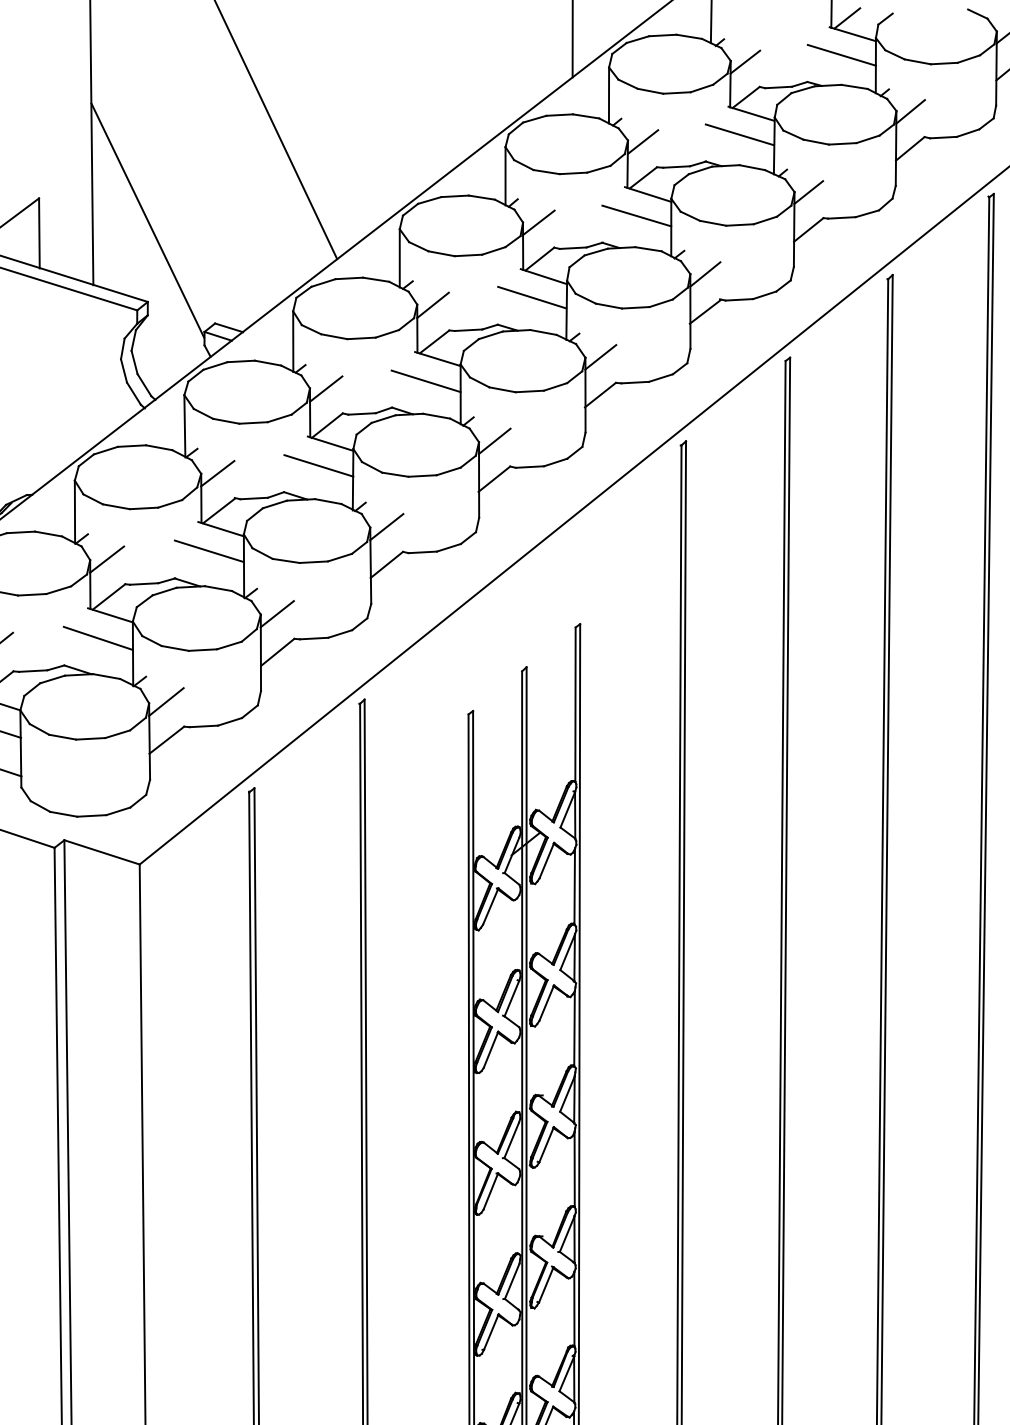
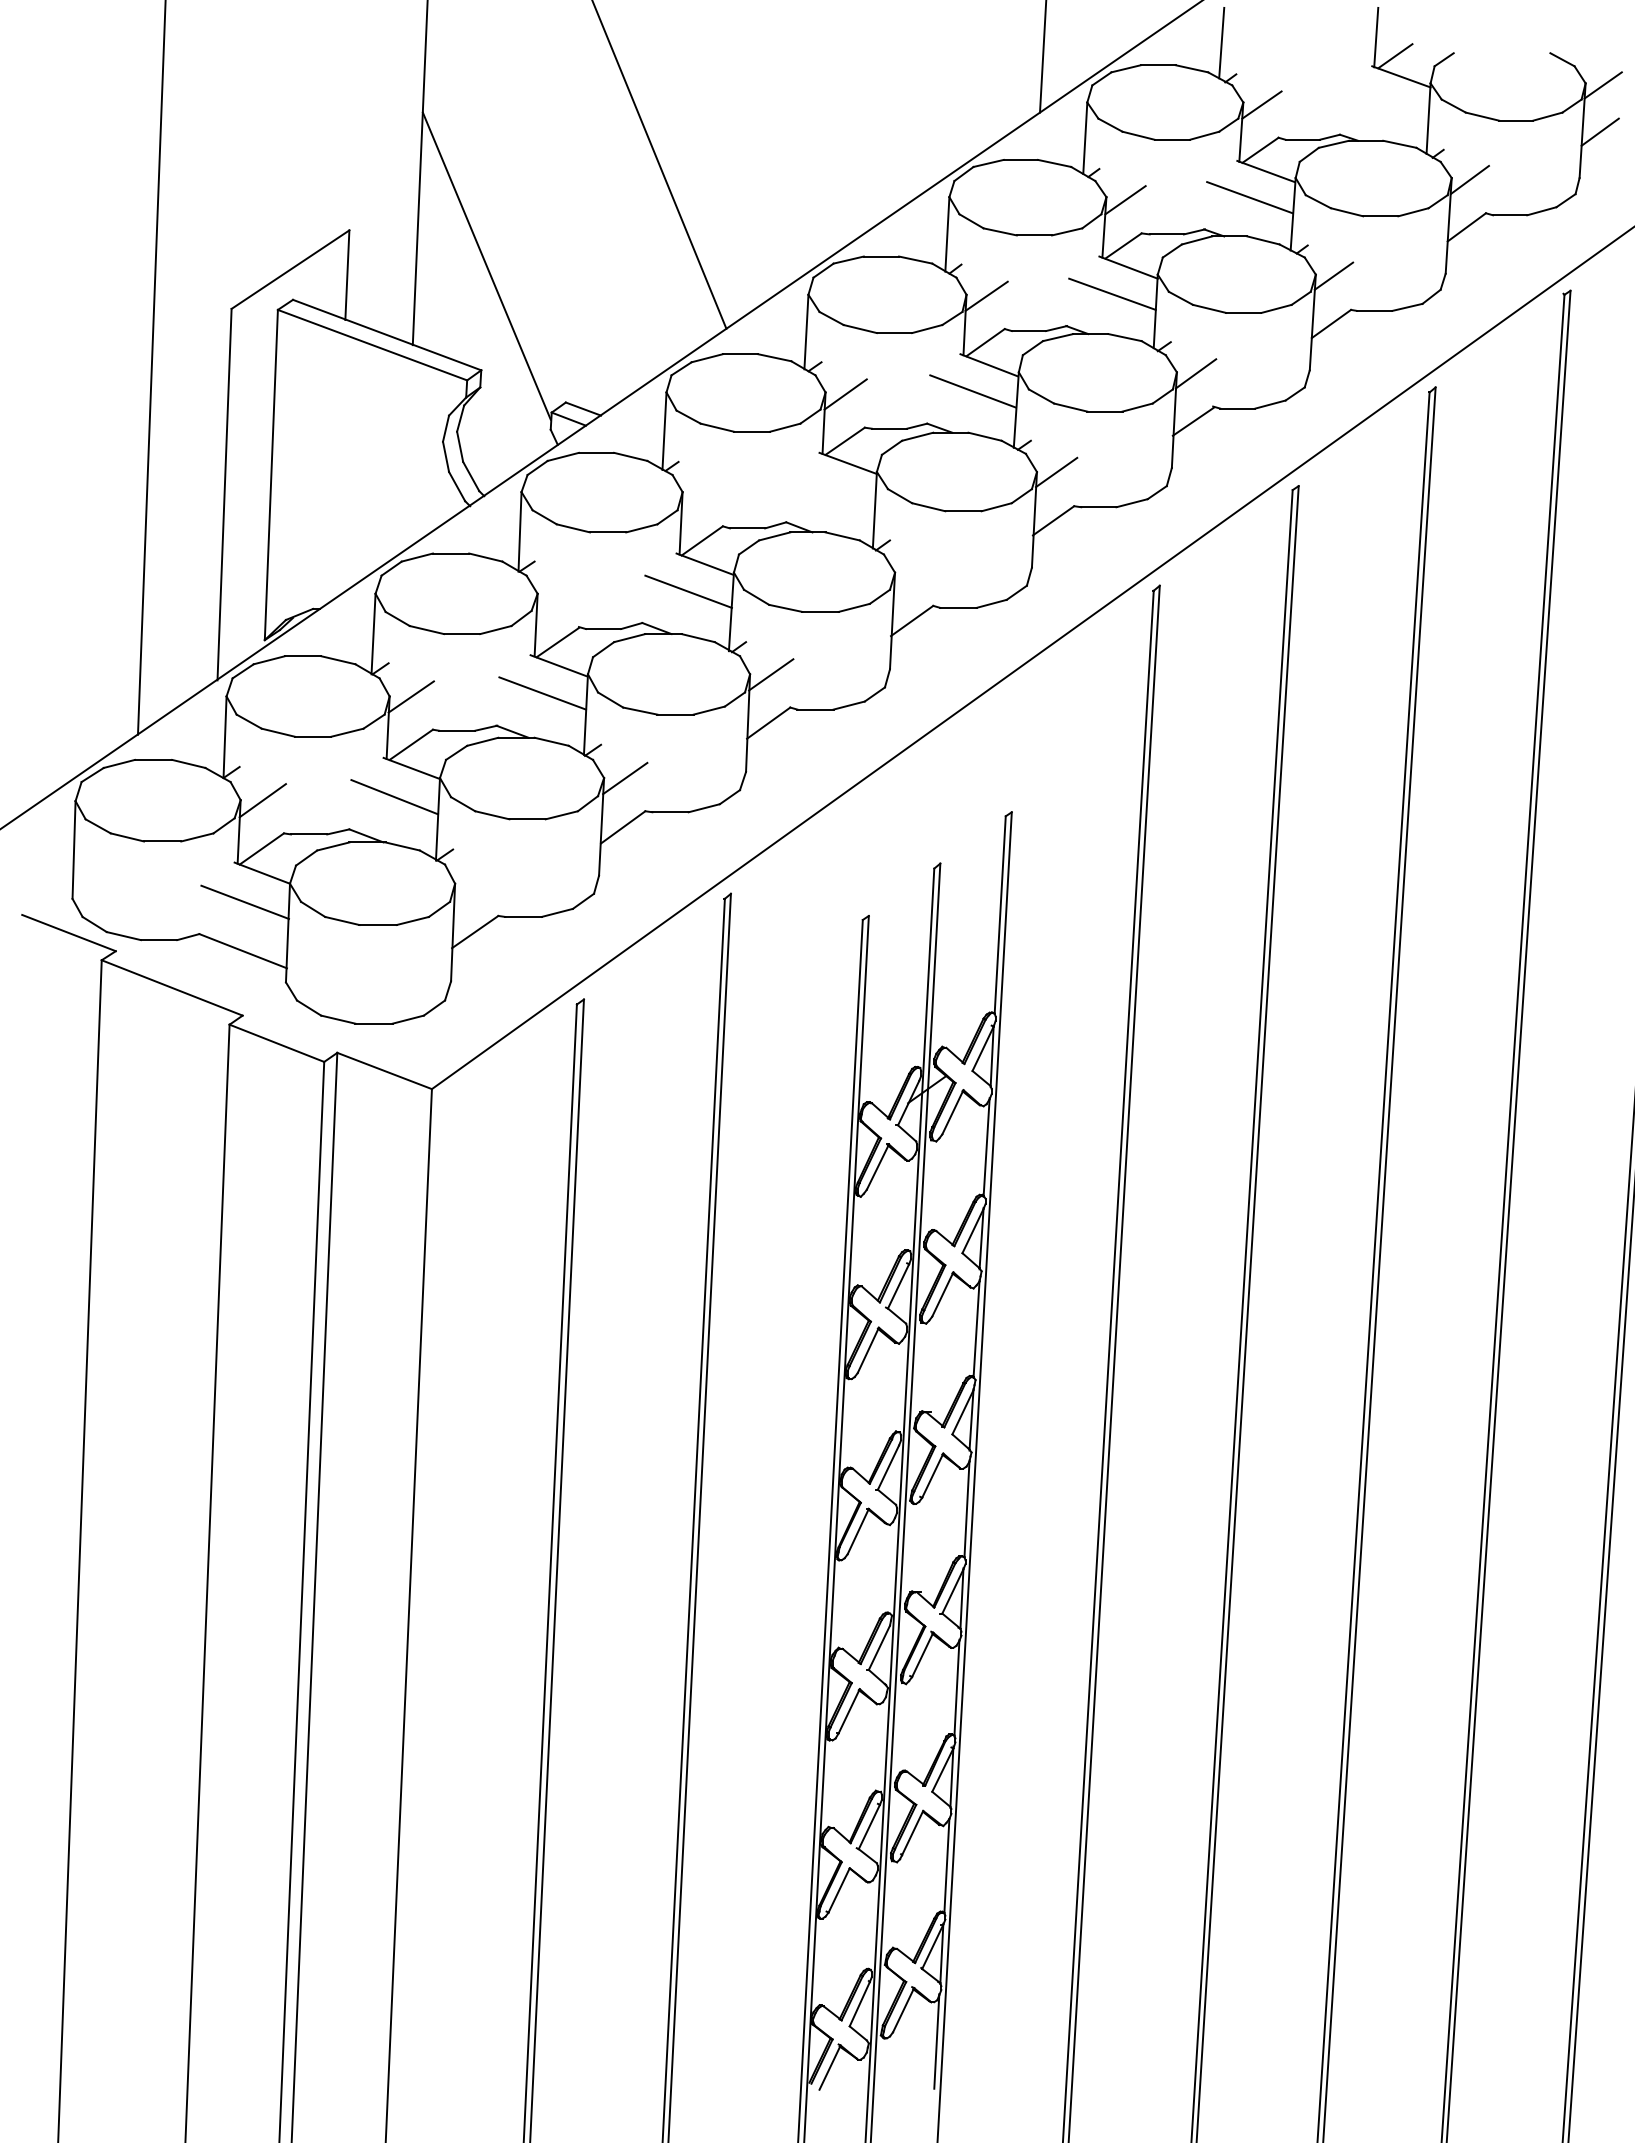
line: (841, 54) -> (1385, 102), removed
line: (426, 381) -> (831, 491), removed
line: (325, 389) -> (702, 494), removed
line: (494, 441) -> (915, 572), removed
line: (217, 473) -> (558, 594), removed
line: (166, 701) -> (477, 882), removed

